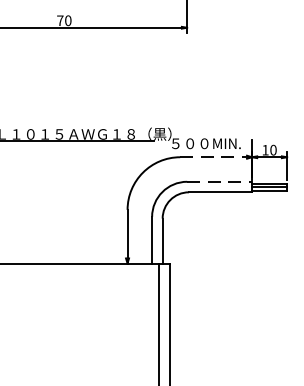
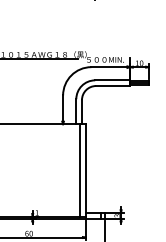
line: (217, 157) -> (111, 67), dashed -> solid
line: (221, 182) -> (113, 80), dashed -> solid

